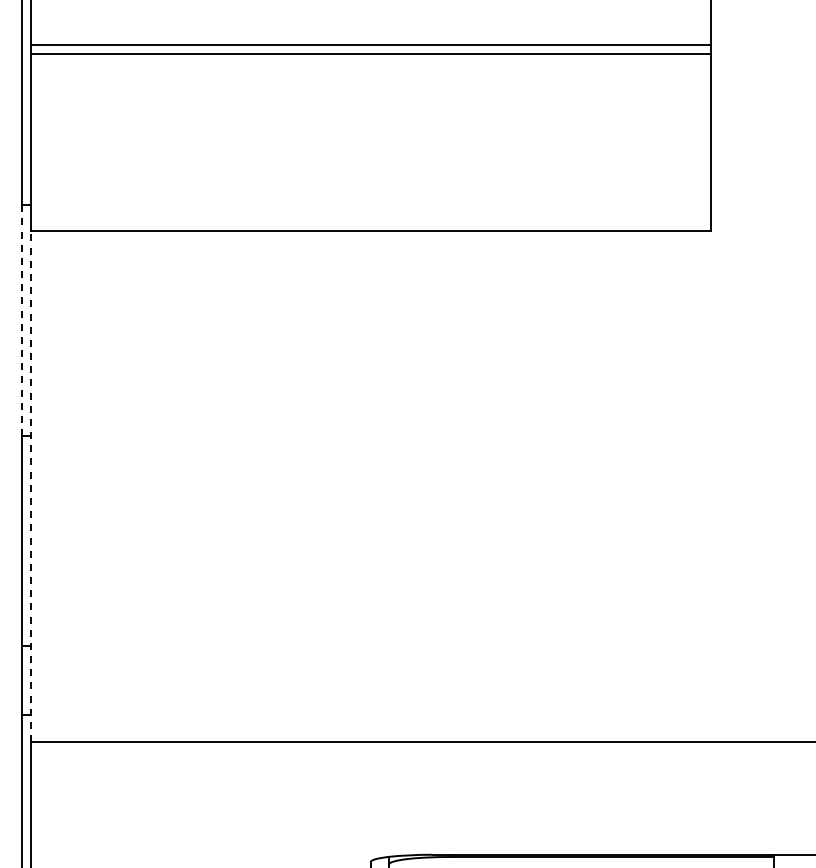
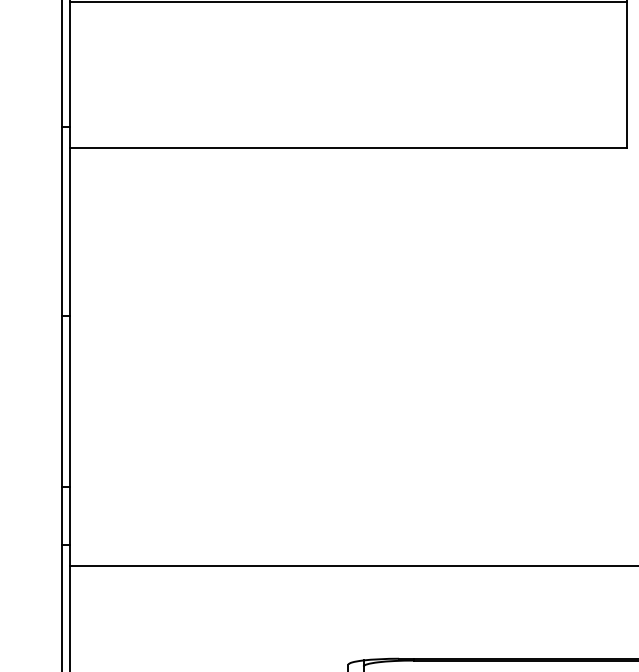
line: (21, 320) -> (62, 220), dashed -> solid
line: (31, 486) -> (70, 356), dashed -> solid

